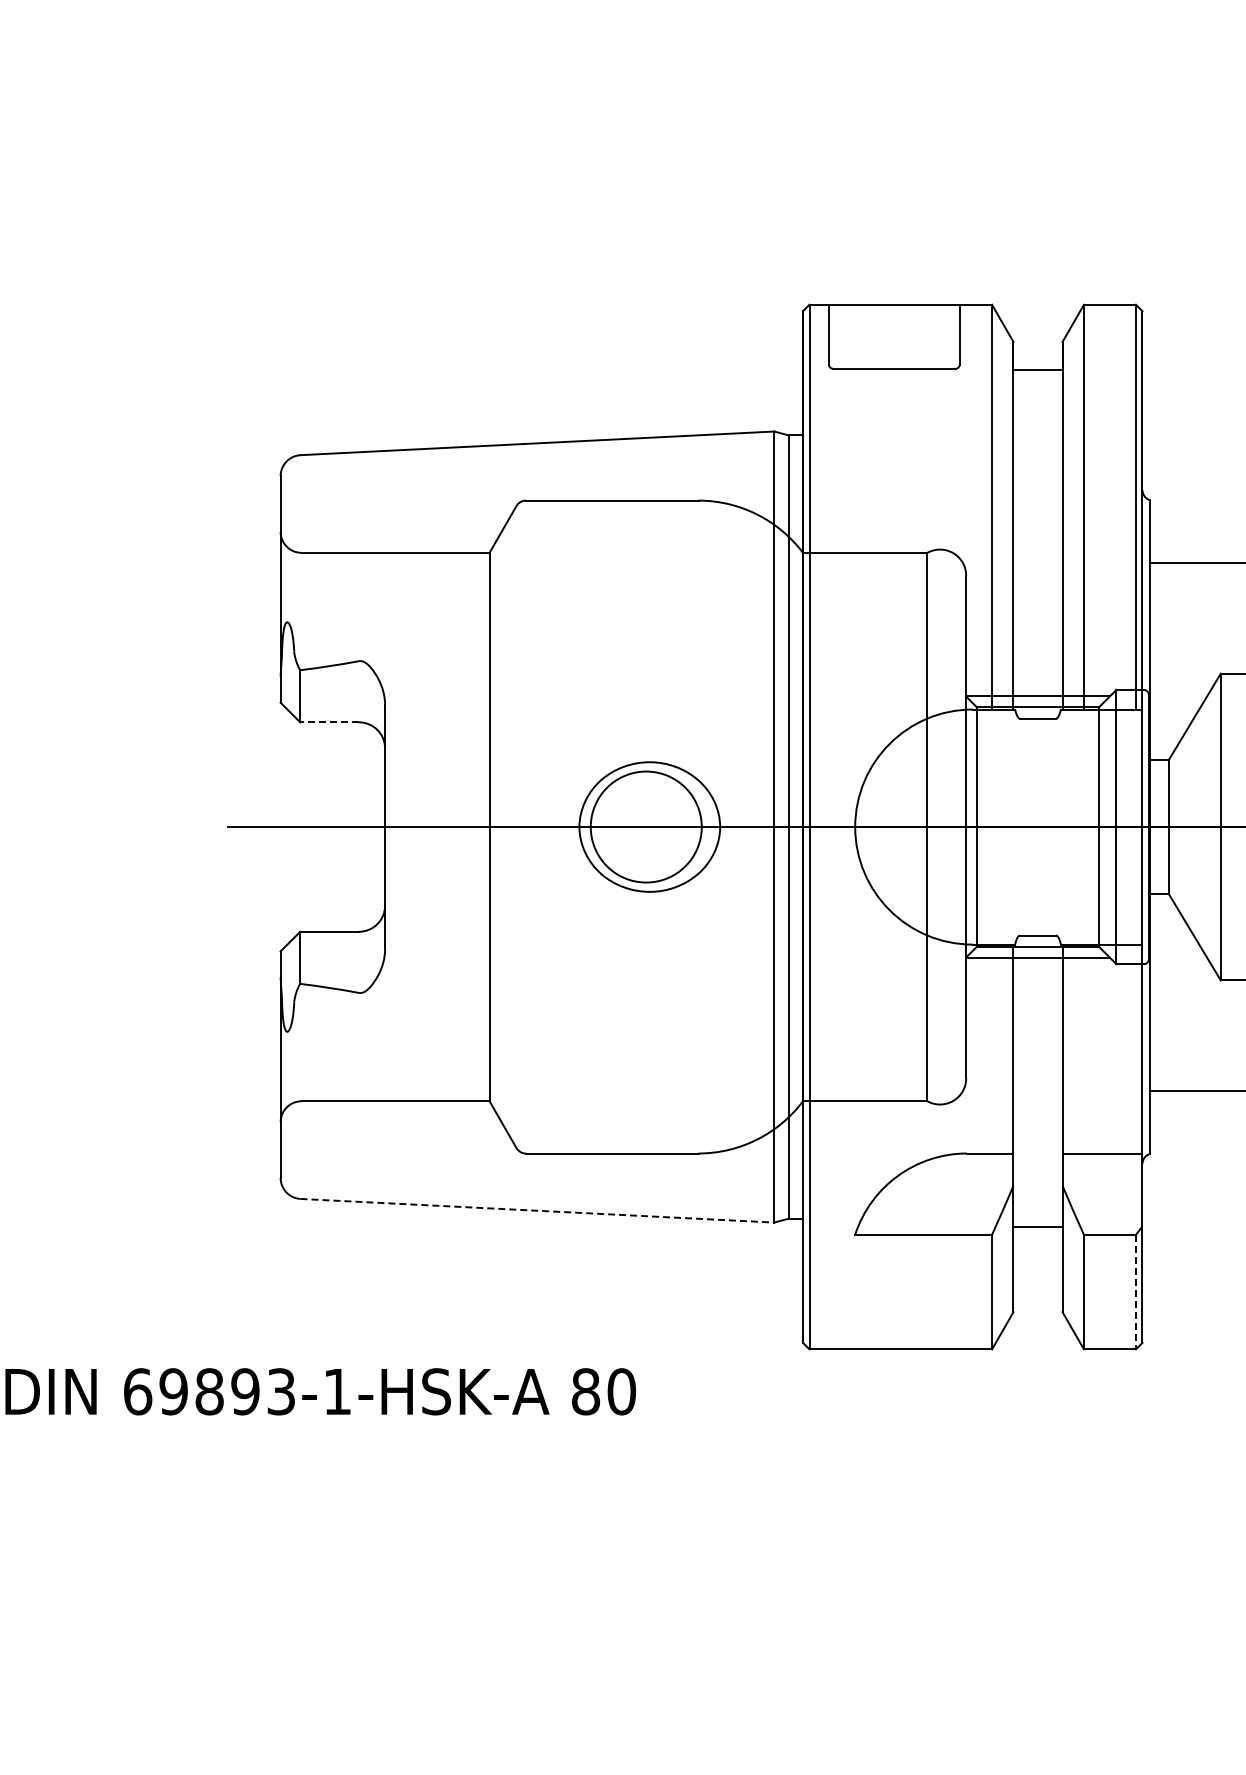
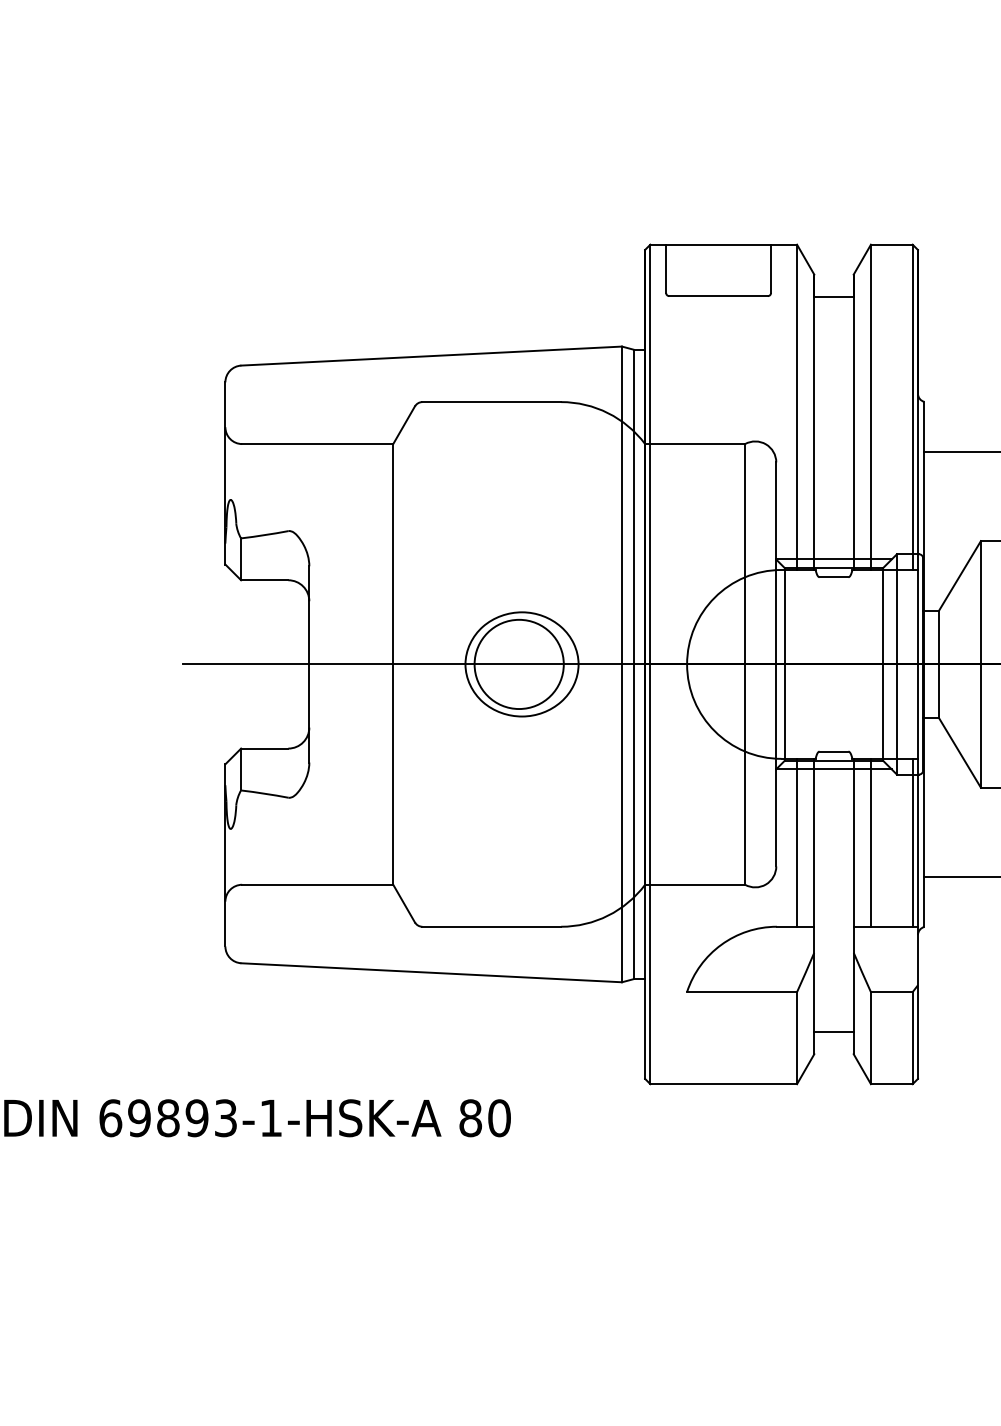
line: (329, 722) -> (264, 580), dashed -> solid
line: (992, 1048) -> (797, 842), added
line: (1083, 1048) -> (870, 842), added
line: (1135, 1048) -> (912, 842), added
line: (537, 1210) -> (431, 972), dashed -> solid
line: (1037, 1227) -> (833, 1032), moved
line: (1135, 1292) -> (912, 1038), dashed -> solid

